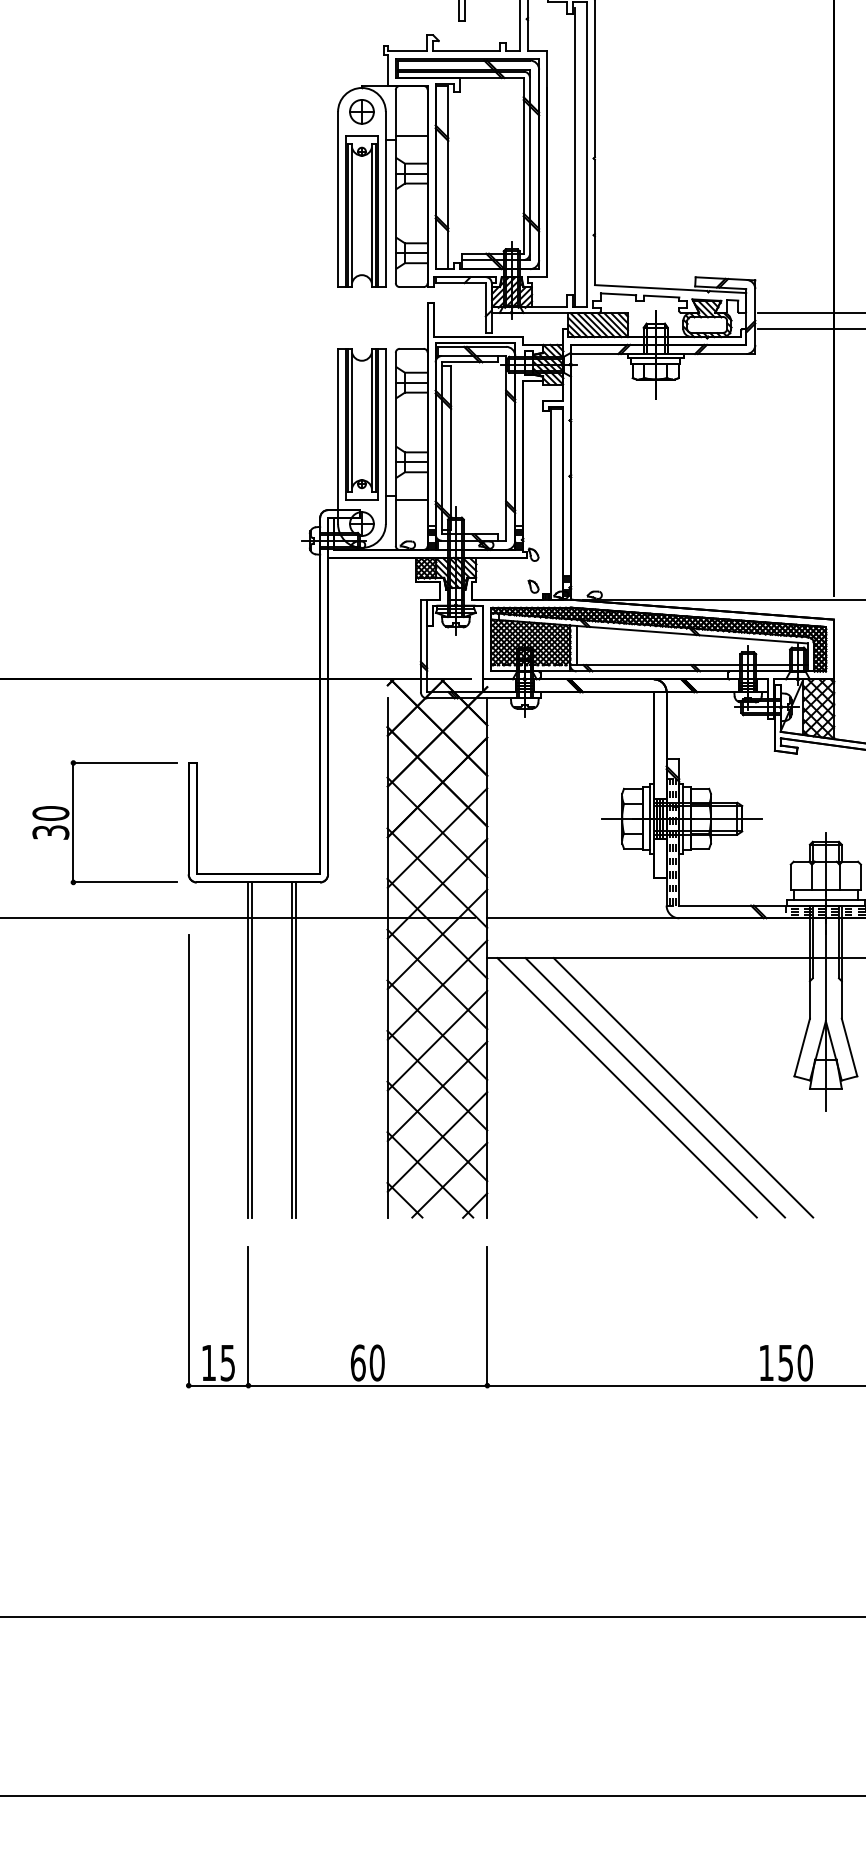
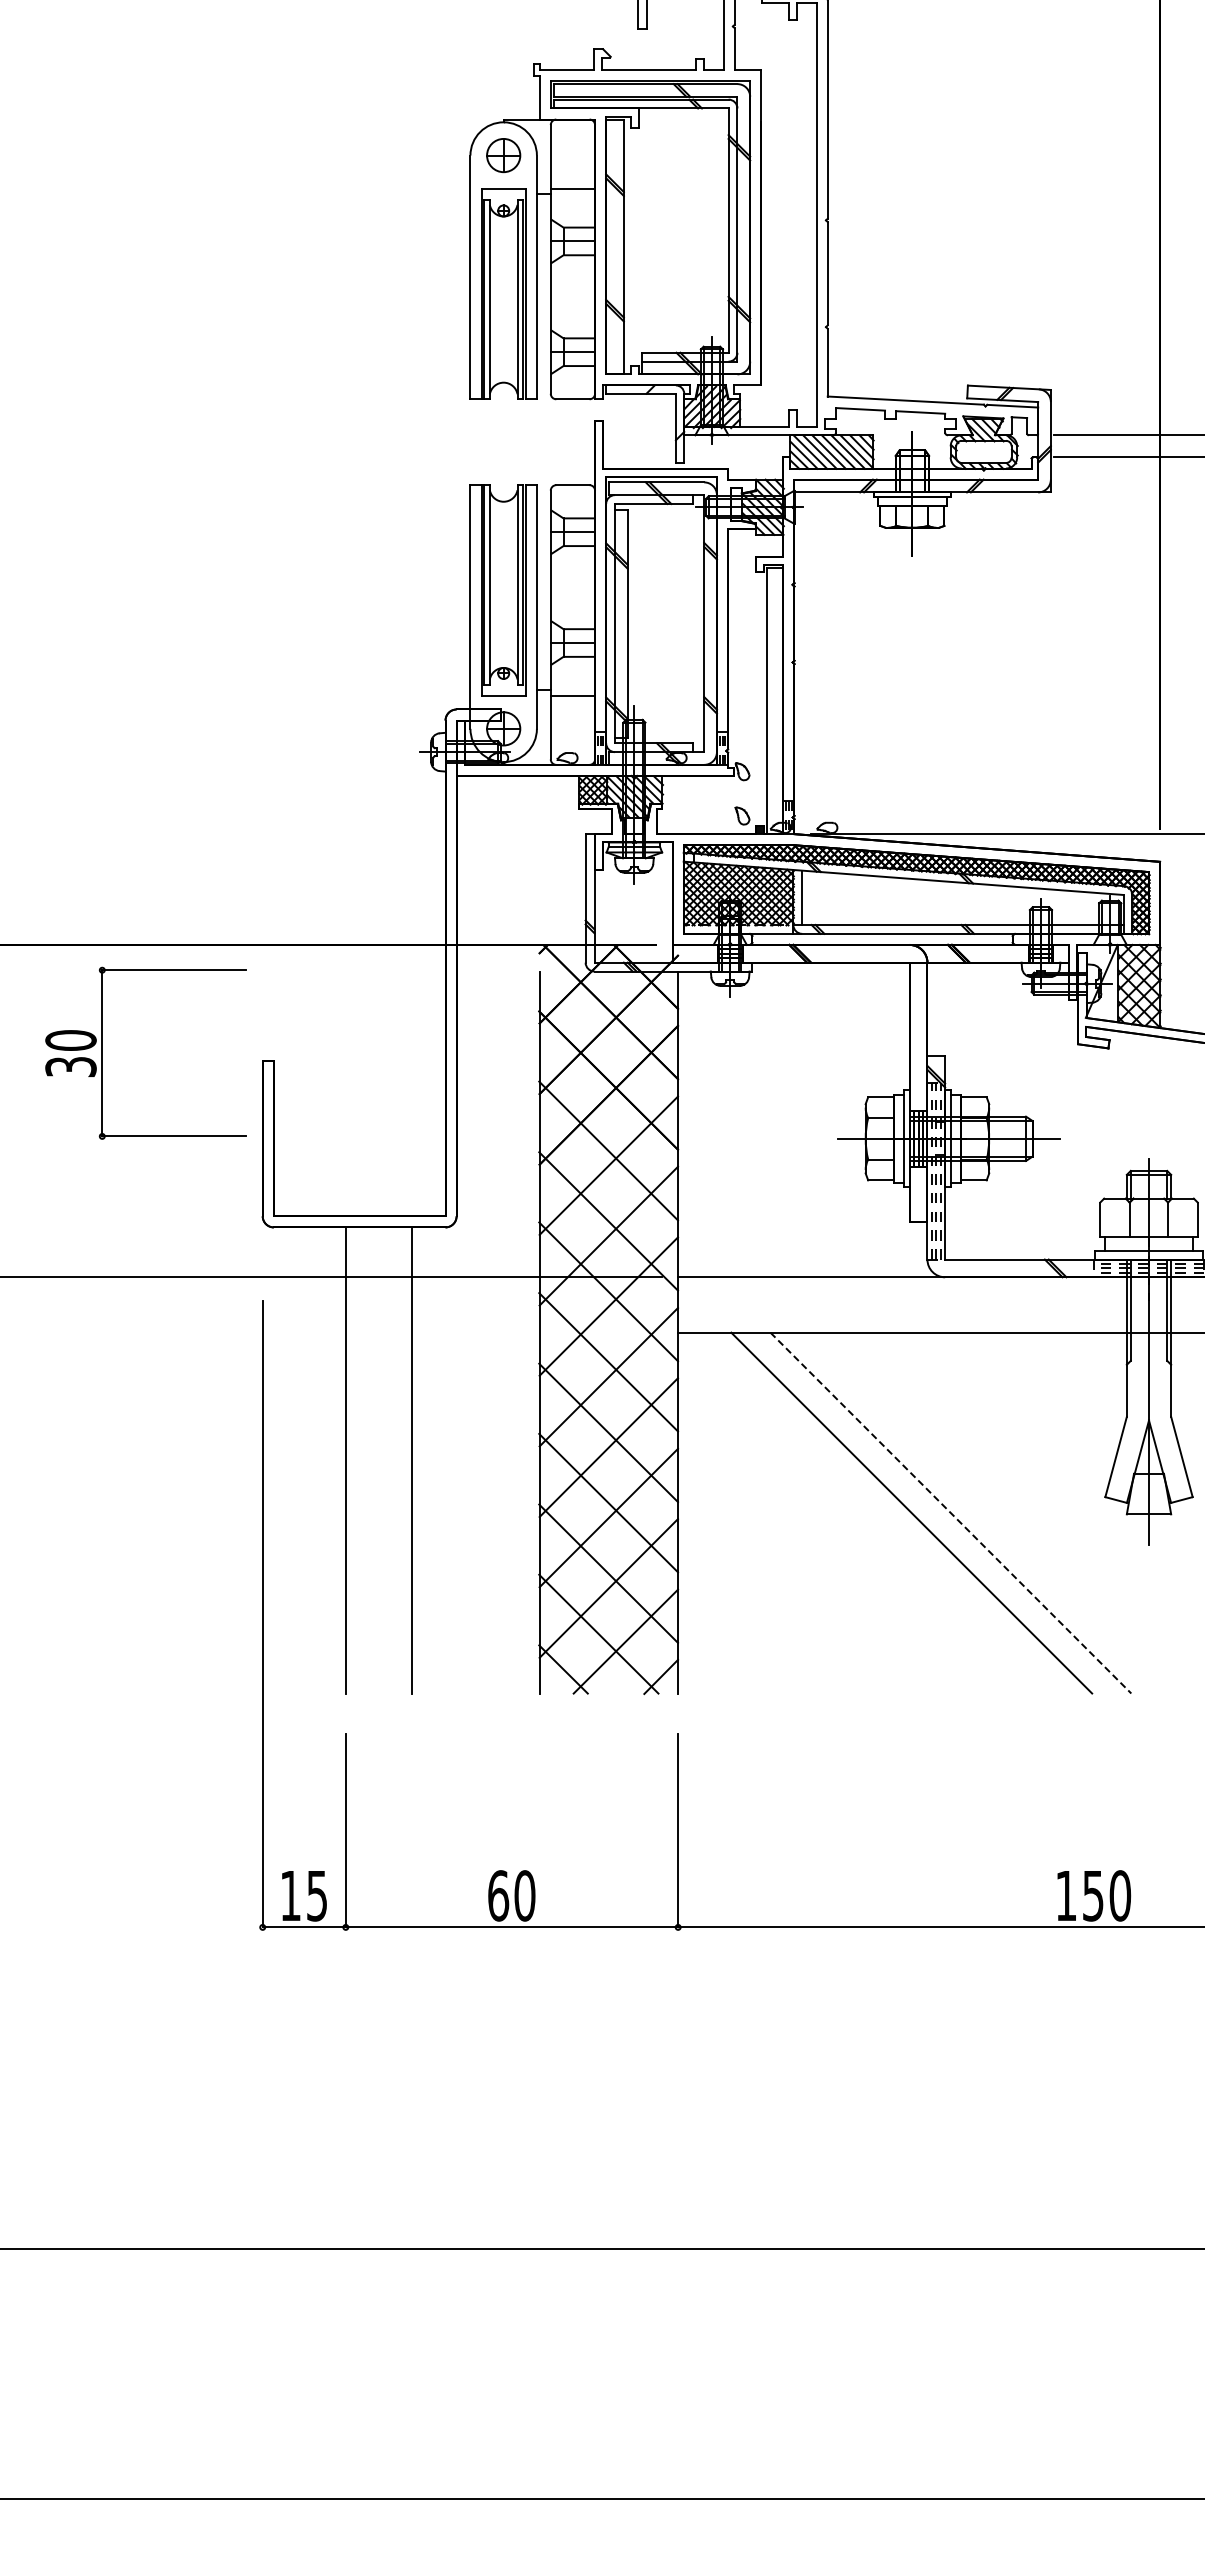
line: (575, 157) -> (800, 218), removed
part: (73, 822) -> (102, 1052), moved
line: (252, 1050) -> (351, 1460), removed
line: (292, 1050) -> (406, 1460), removed
line: (627, 1087) -> (872, 1512), removed
line: (683, 1088) -> (951, 1513), solid -> dashed

